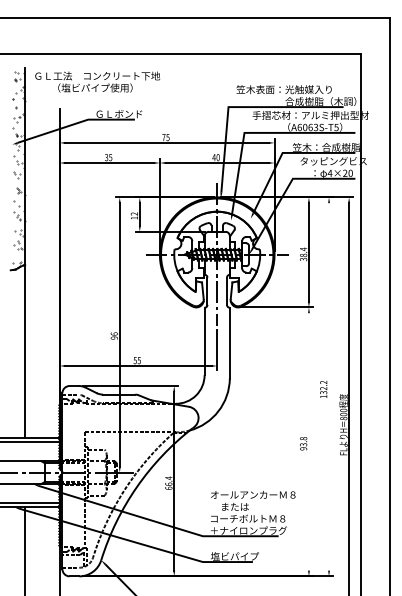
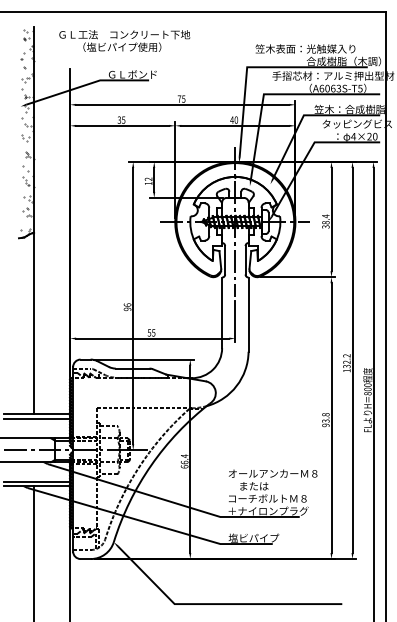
text: (97, 81) -> (124, 40), moved
line: (329, 386) -> (353, 360), added
line: (308, 441) -> (331, 417), added

